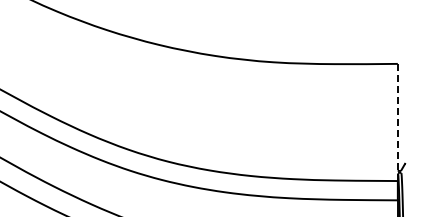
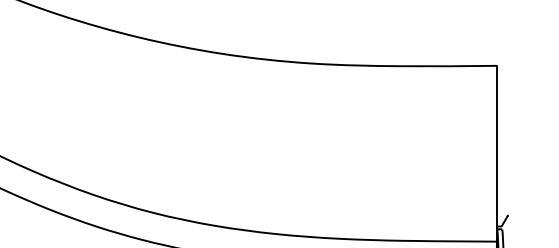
line: (397, 122) -> (496, 153), dashed -> solid

